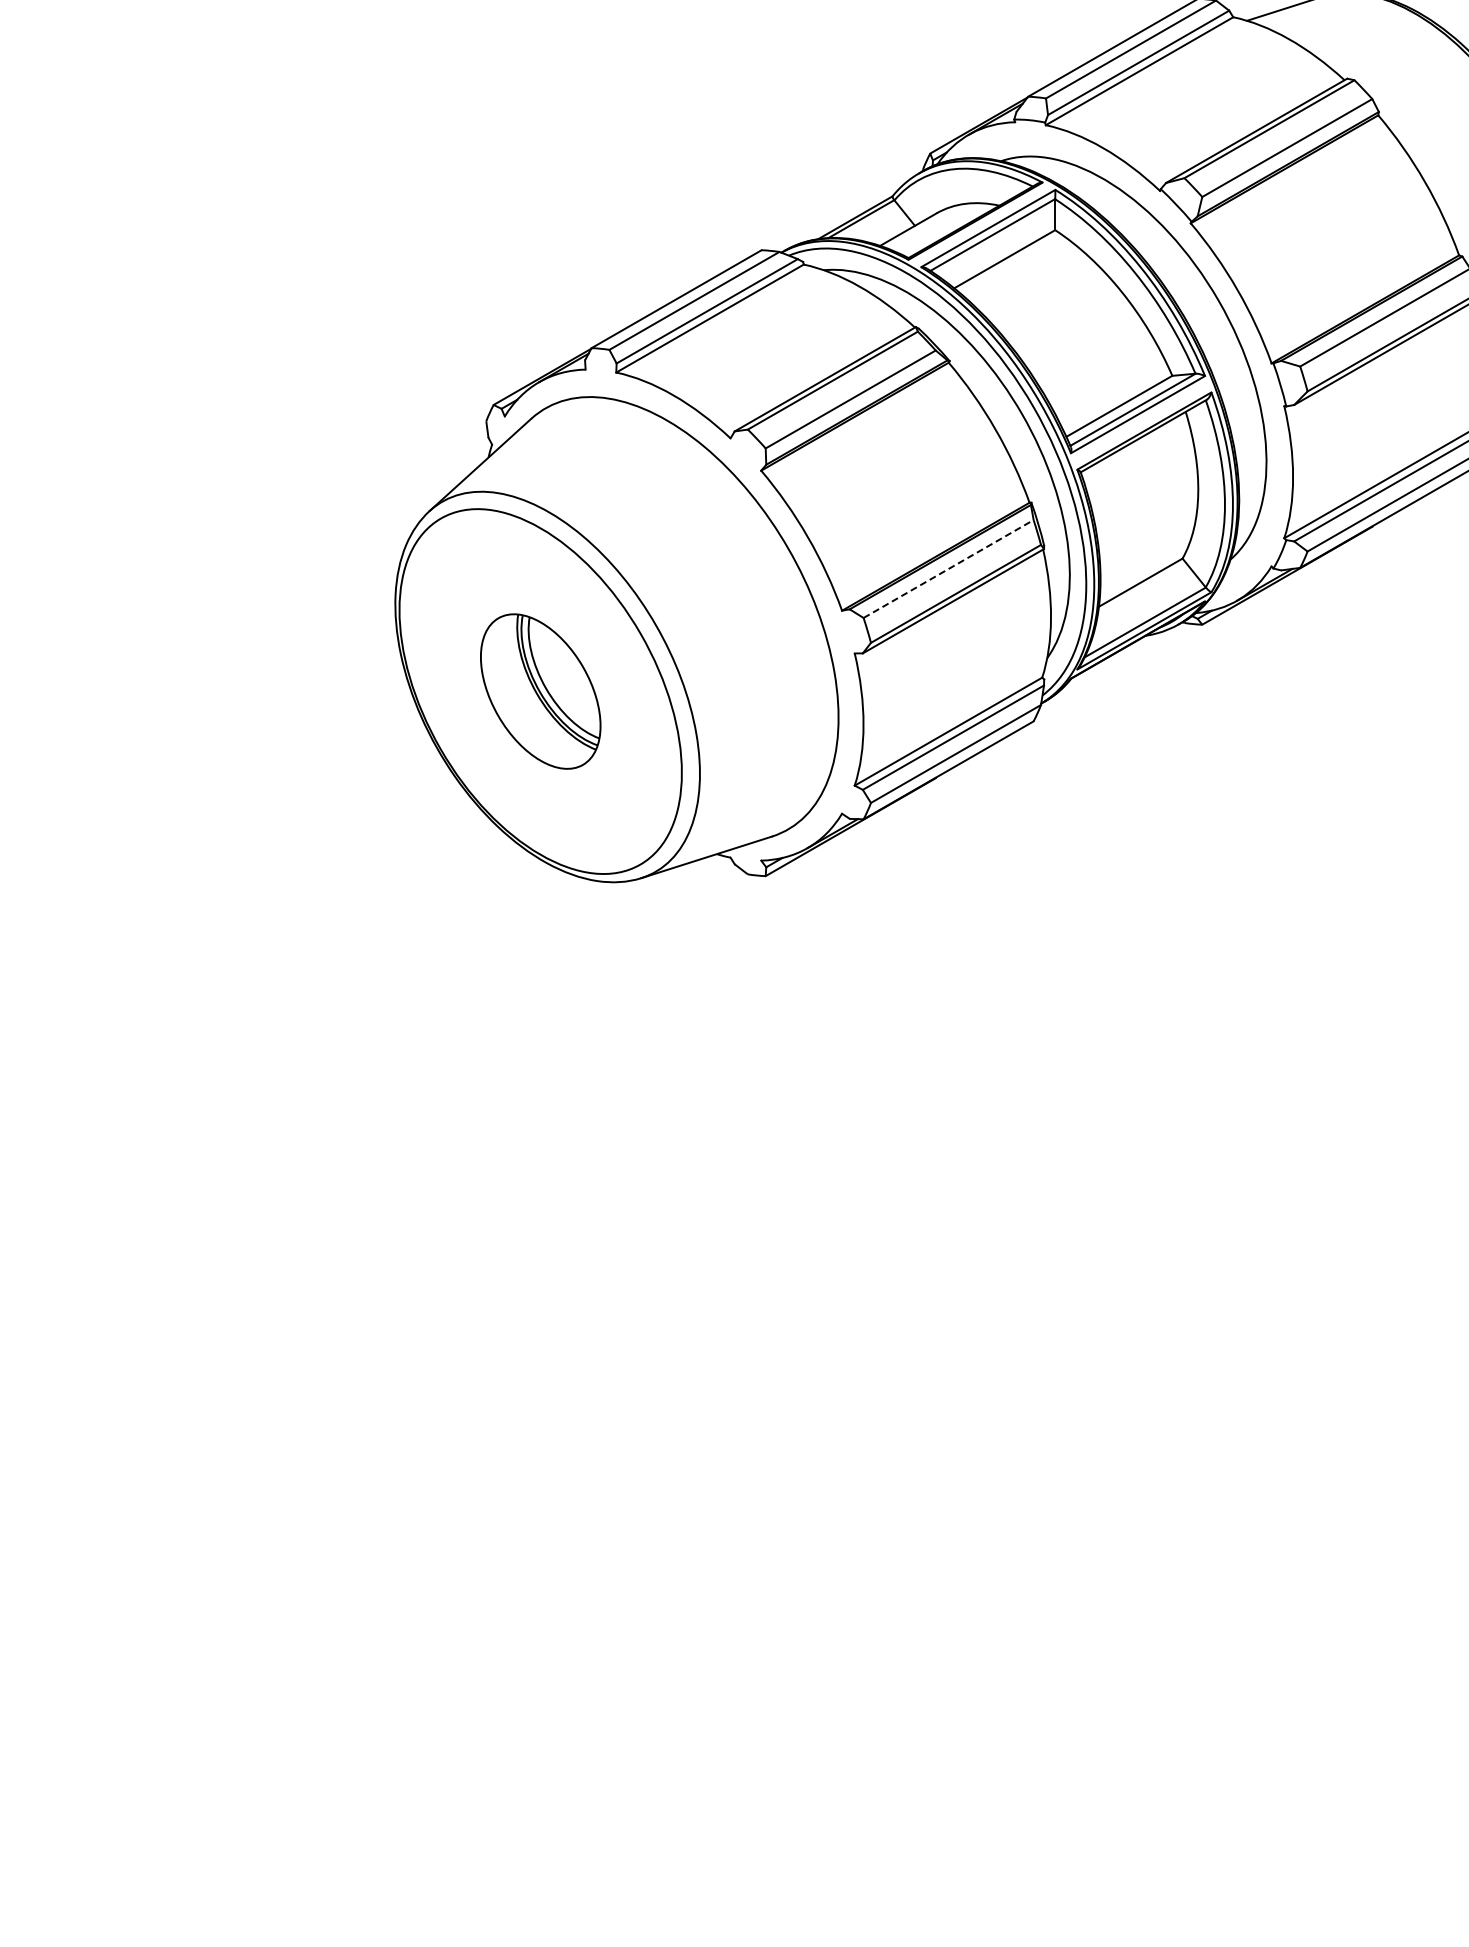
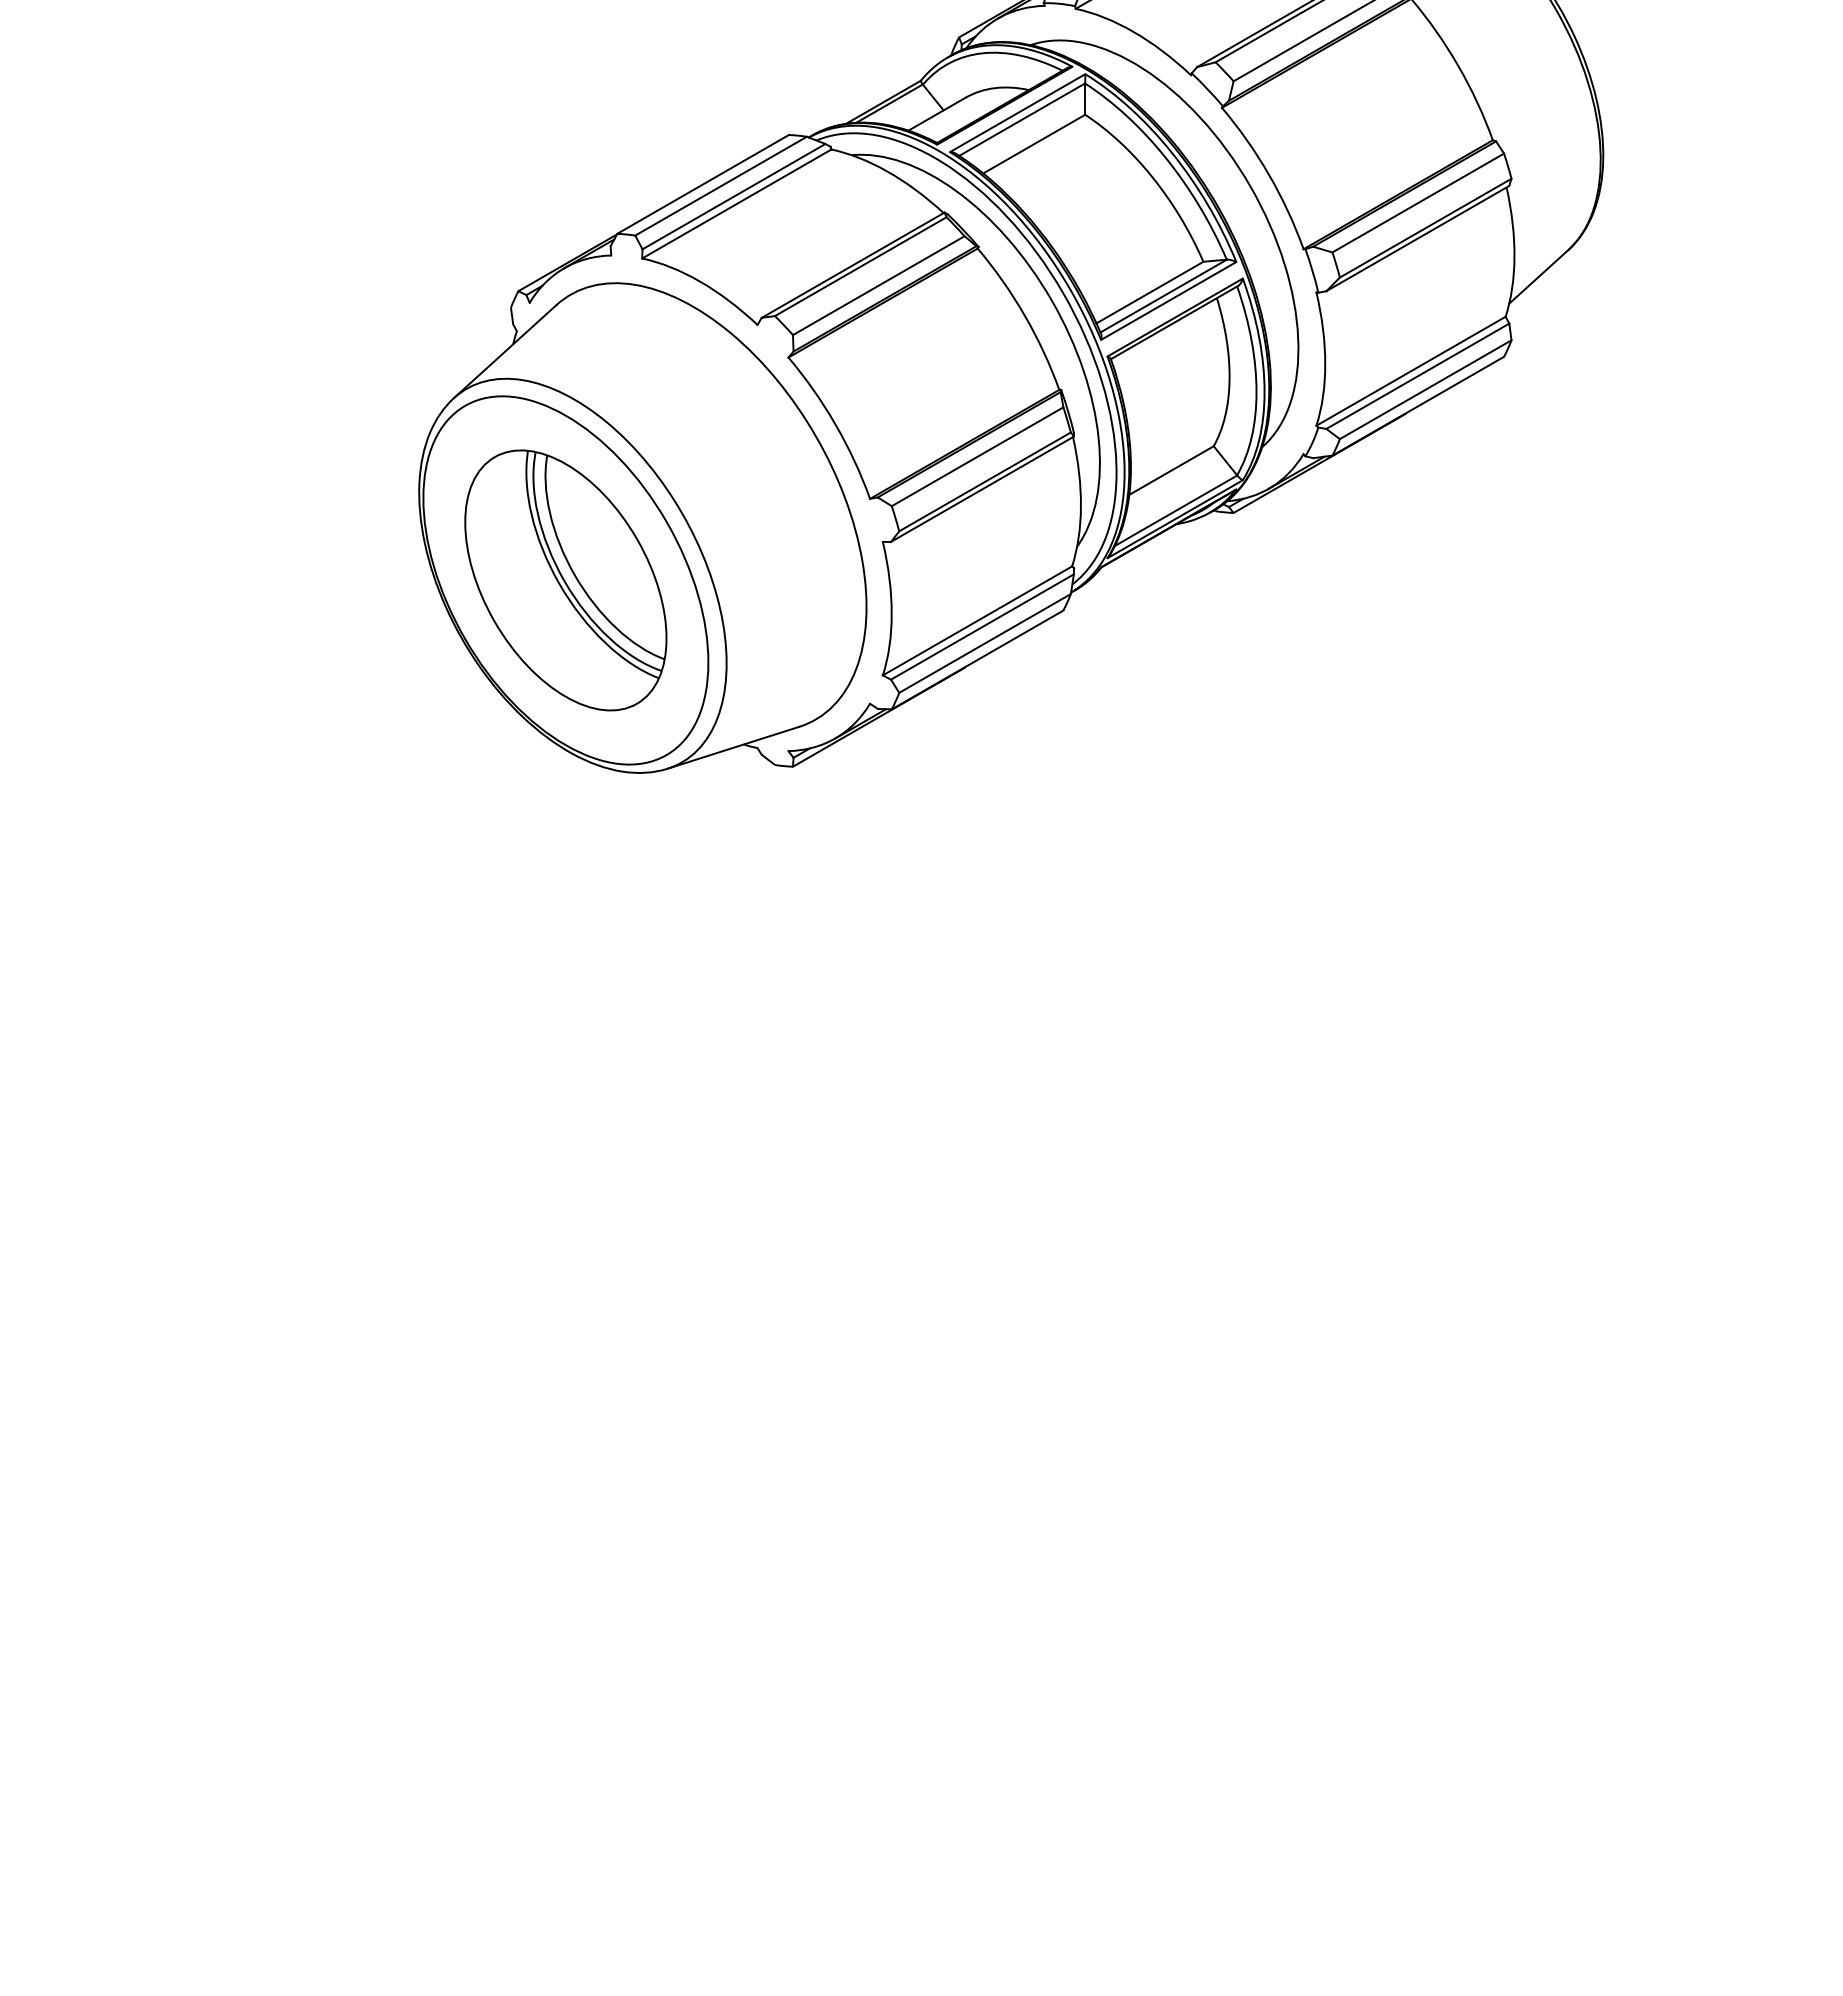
line: (949, 568) -> (978, 456), dashed -> solid
part: (540, 691) -> (565, 580), size x1.67

